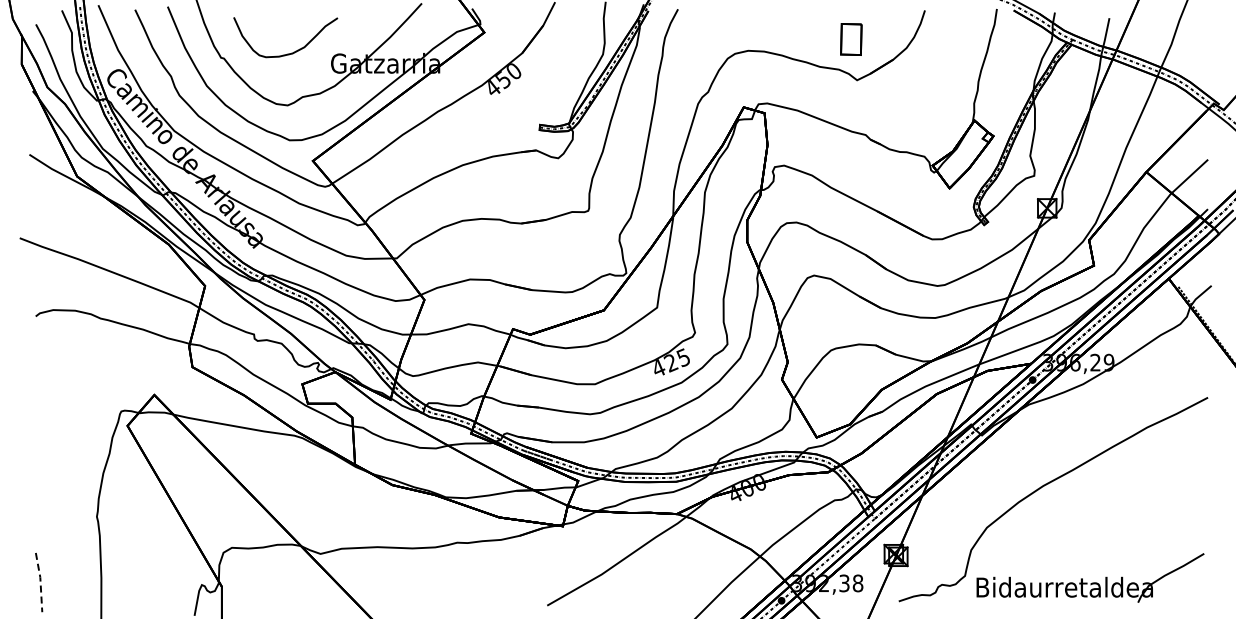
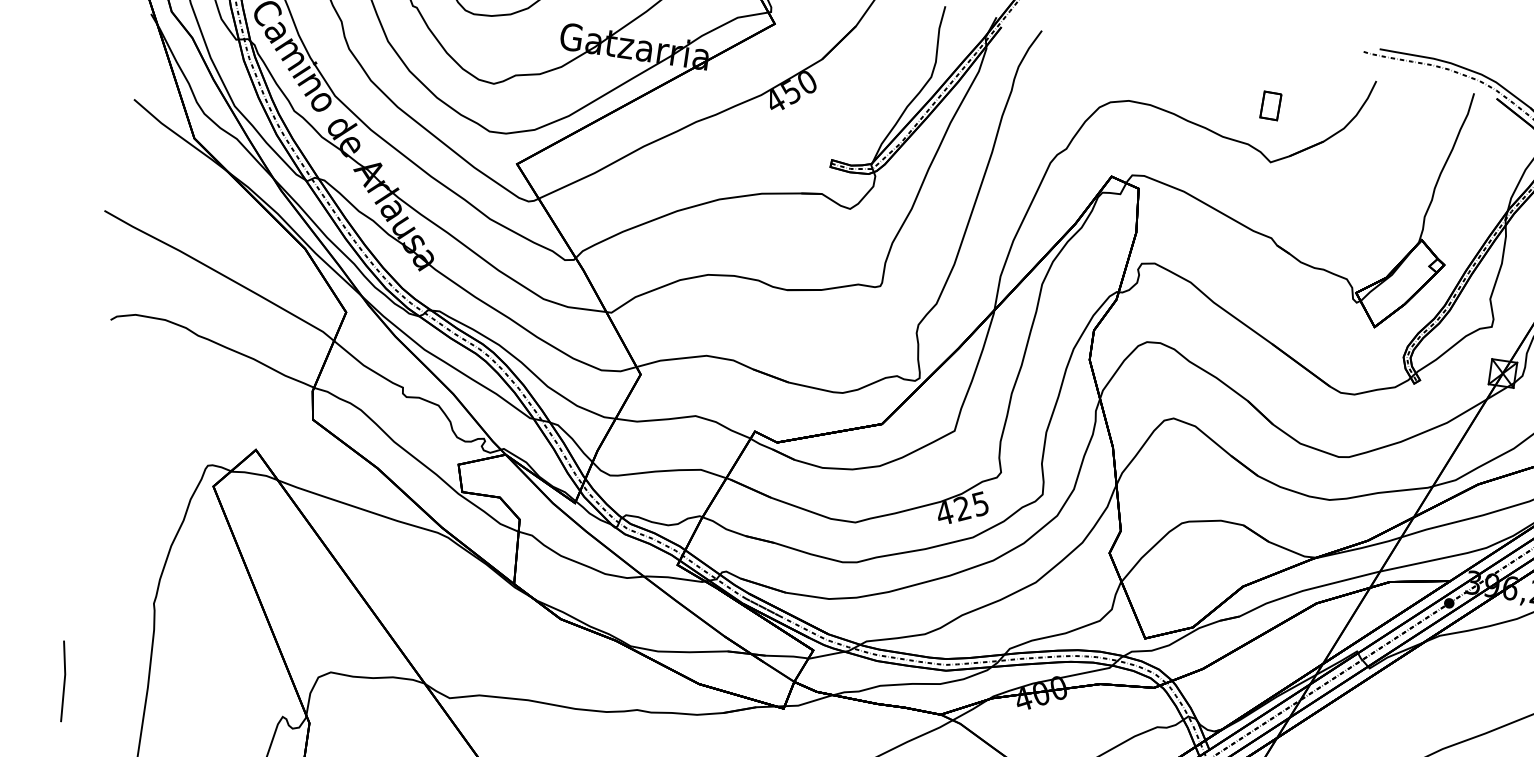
part: (851, 39) -> (1271, 105), size x0.62
line: (40, 582) -> (64, 681), dashed -> solid

